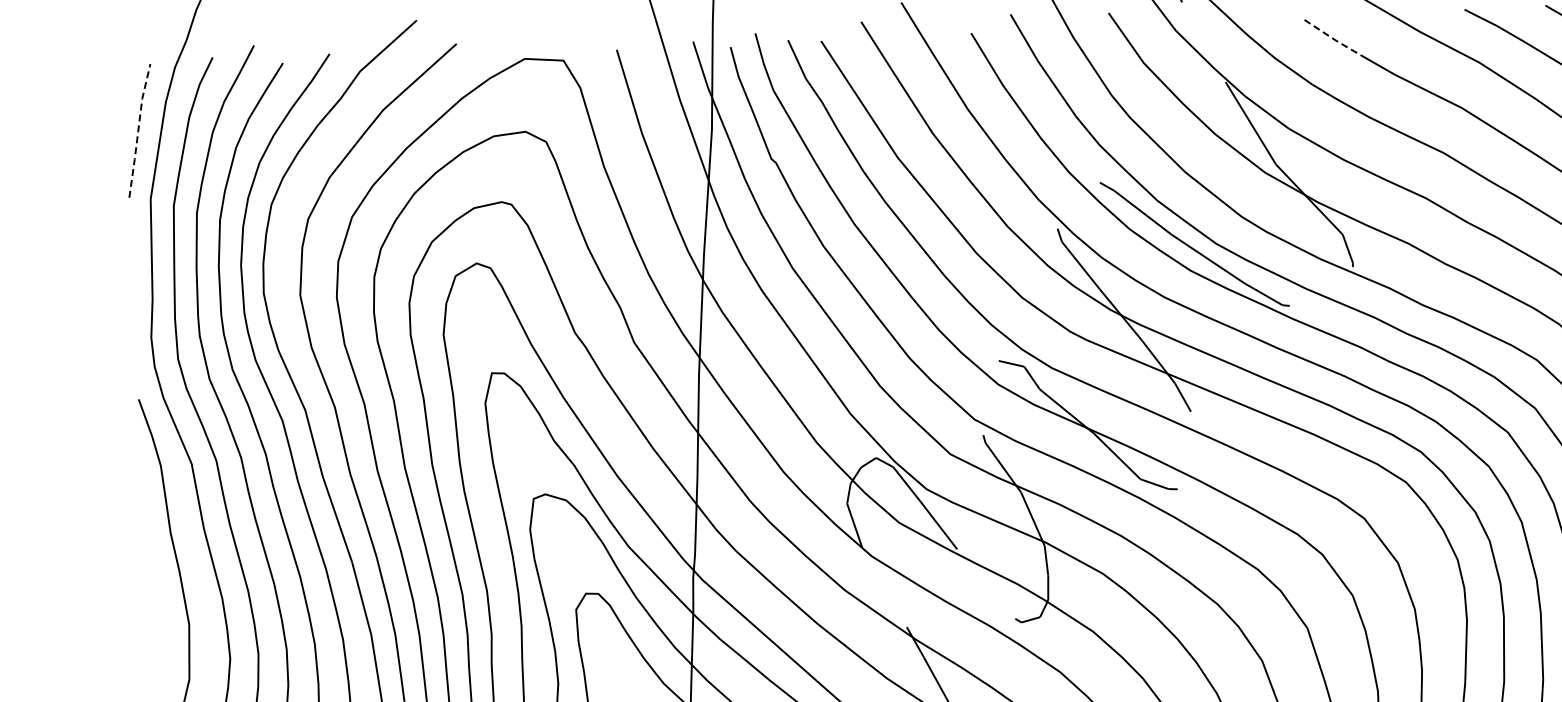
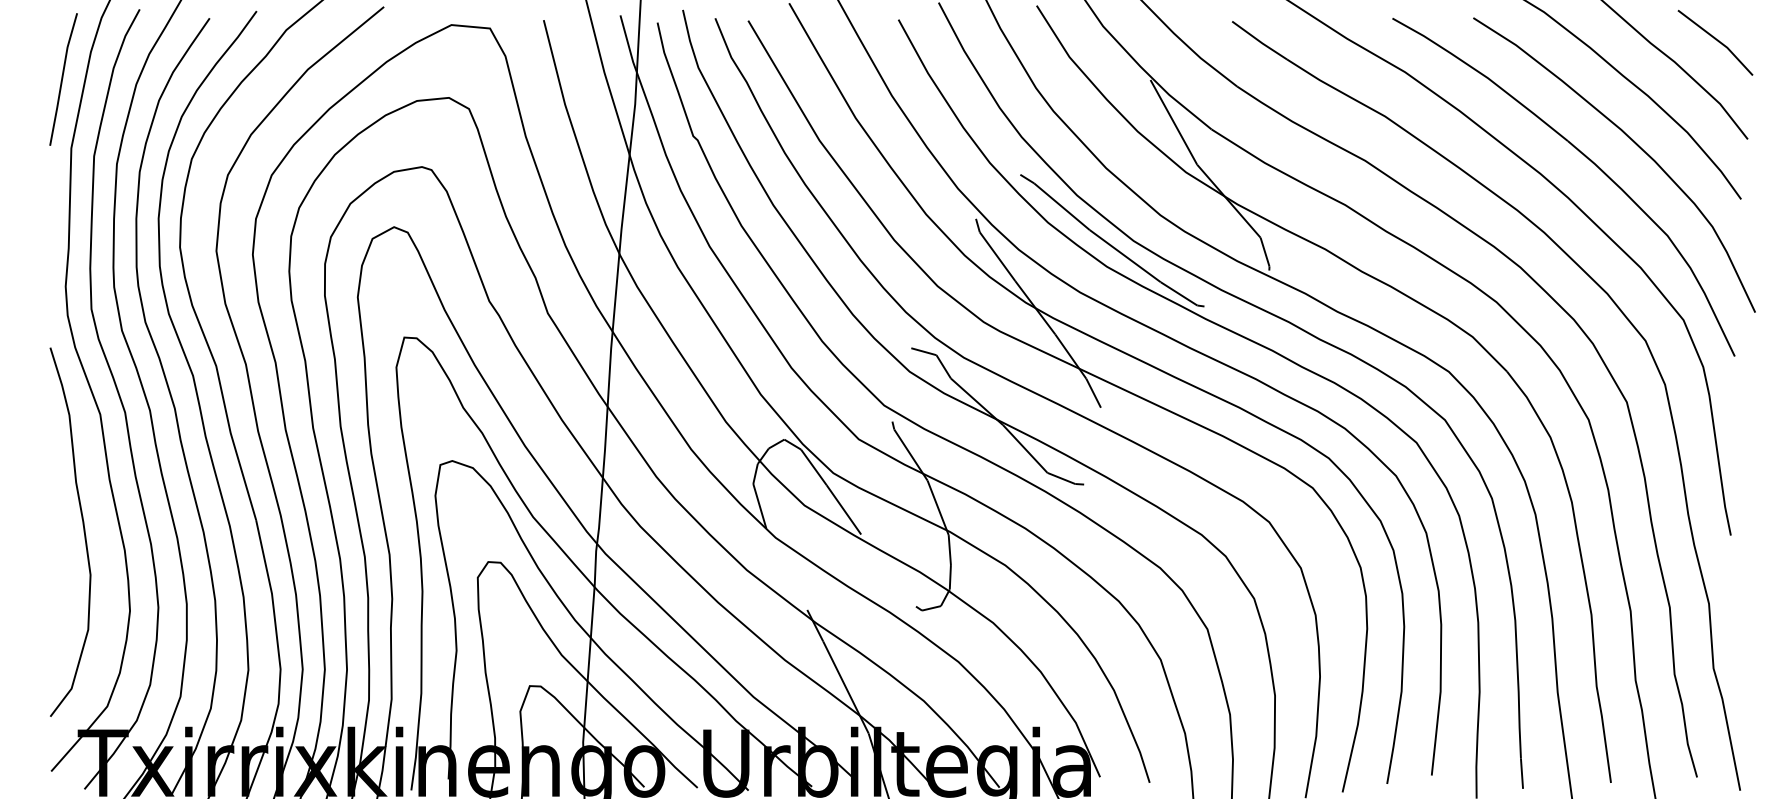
line: (1333, 38) -> (1260, 41), dashed -> solid
line: (138, 129) -> (62, 78), dashed -> solid

